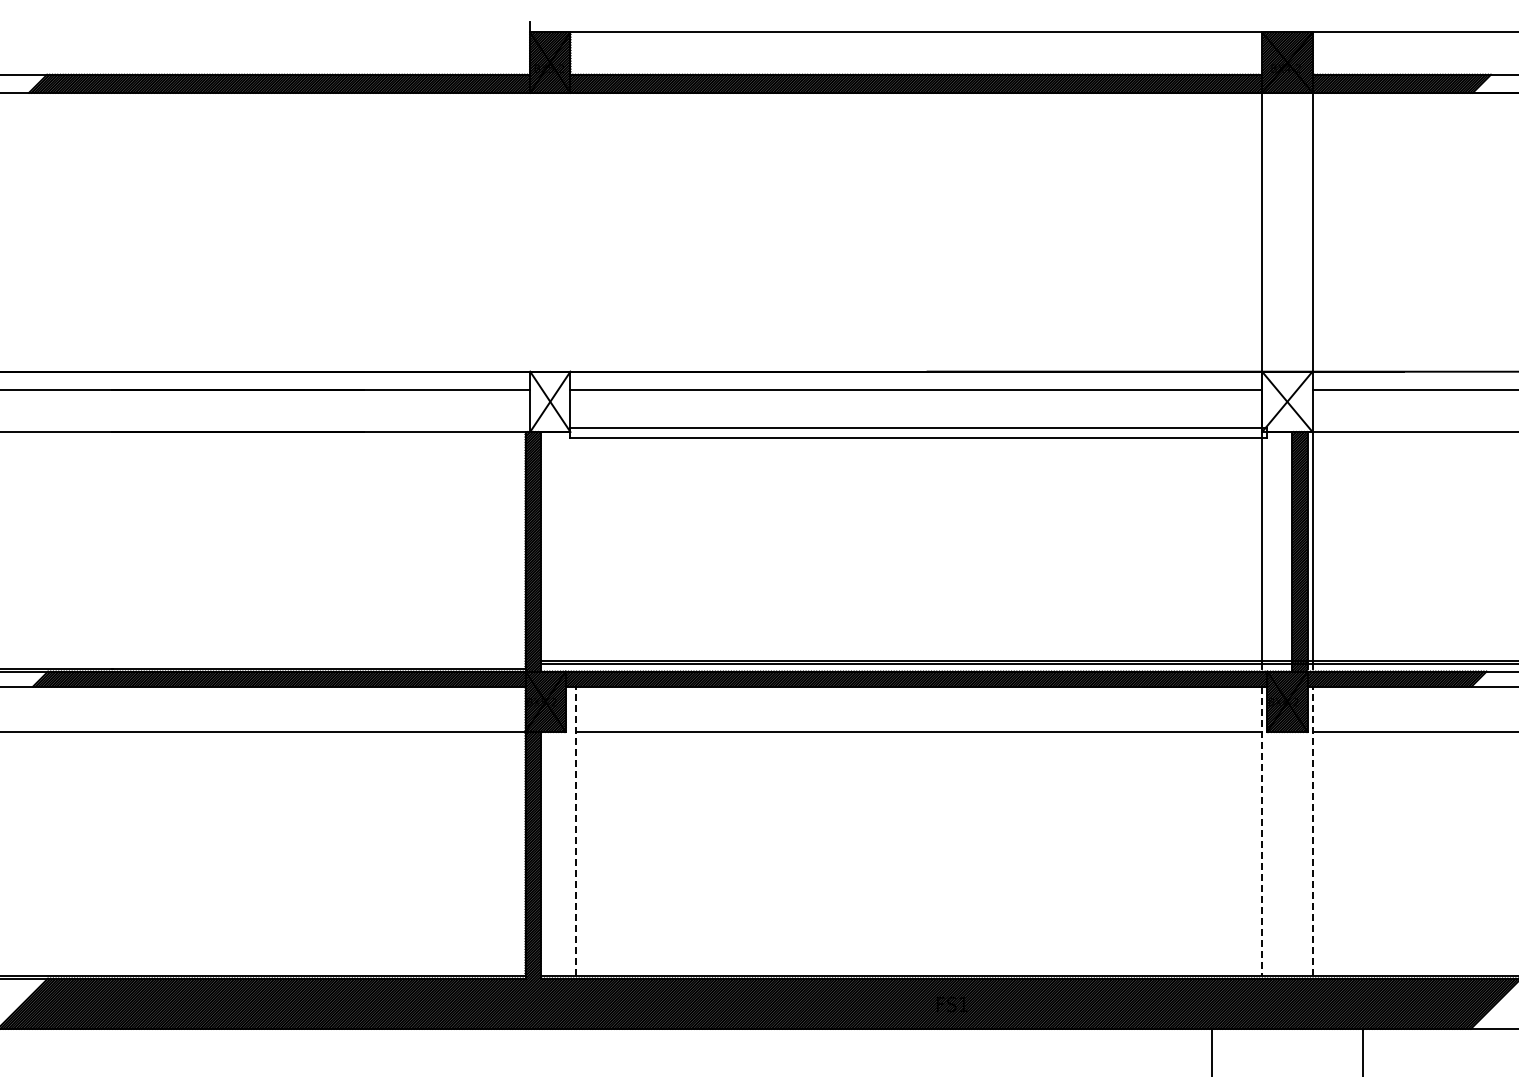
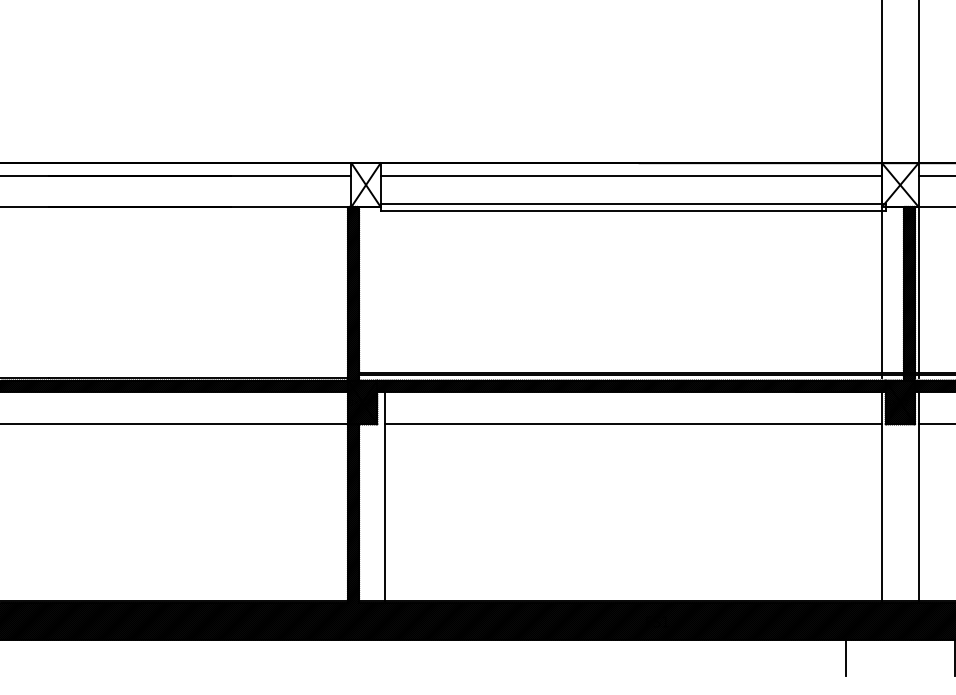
line: (575, 830) -> (384, 495), dashed -> solid
line: (1312, 830) -> (918, 495), dashed -> solid
line: (1262, 831) -> (882, 496), dashed -> solid

